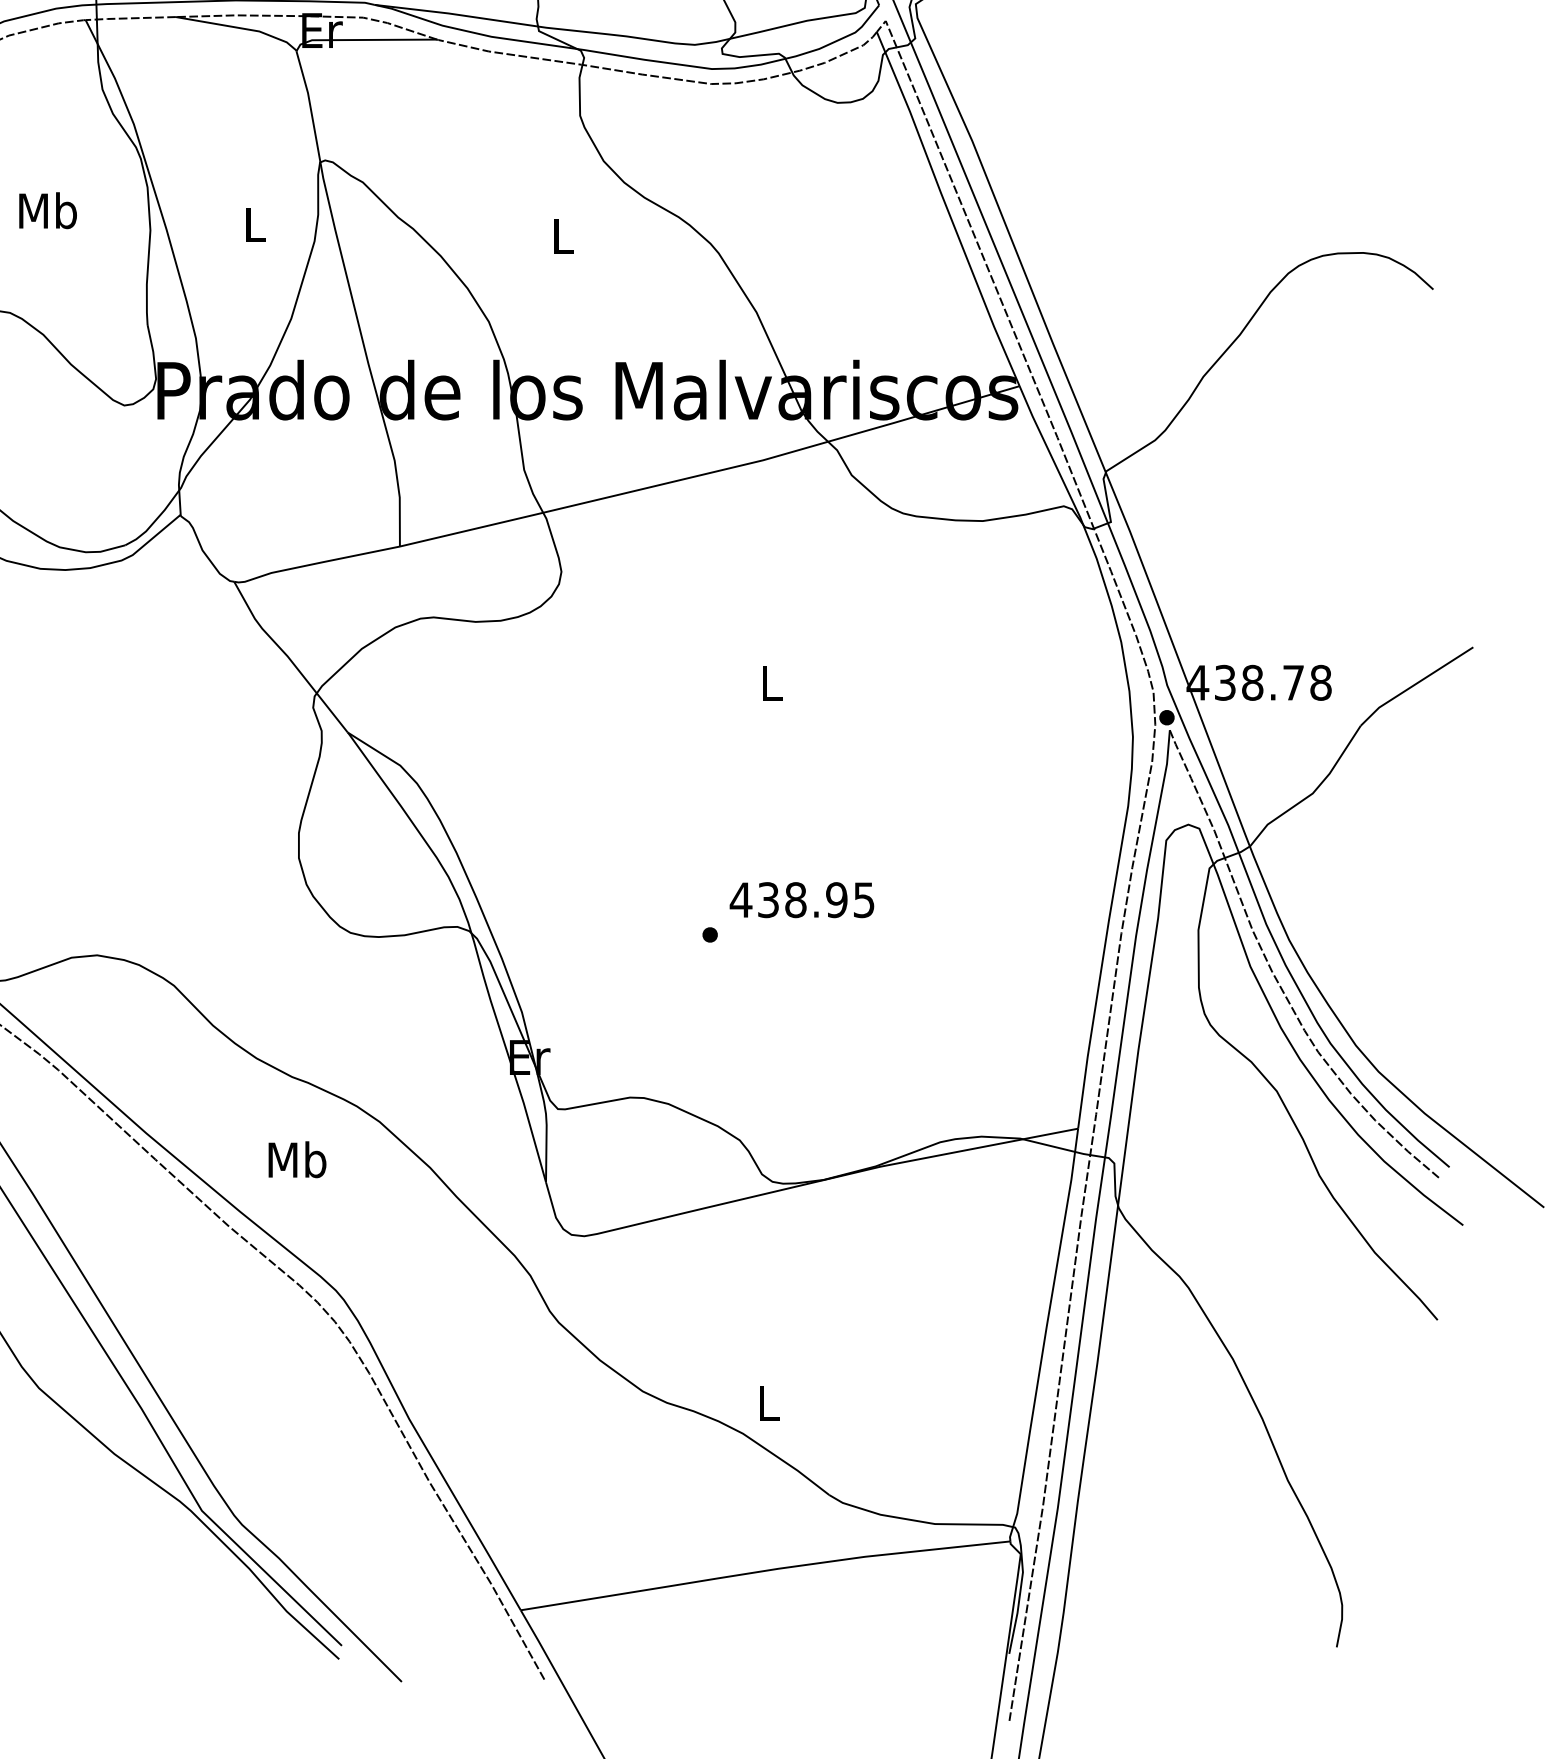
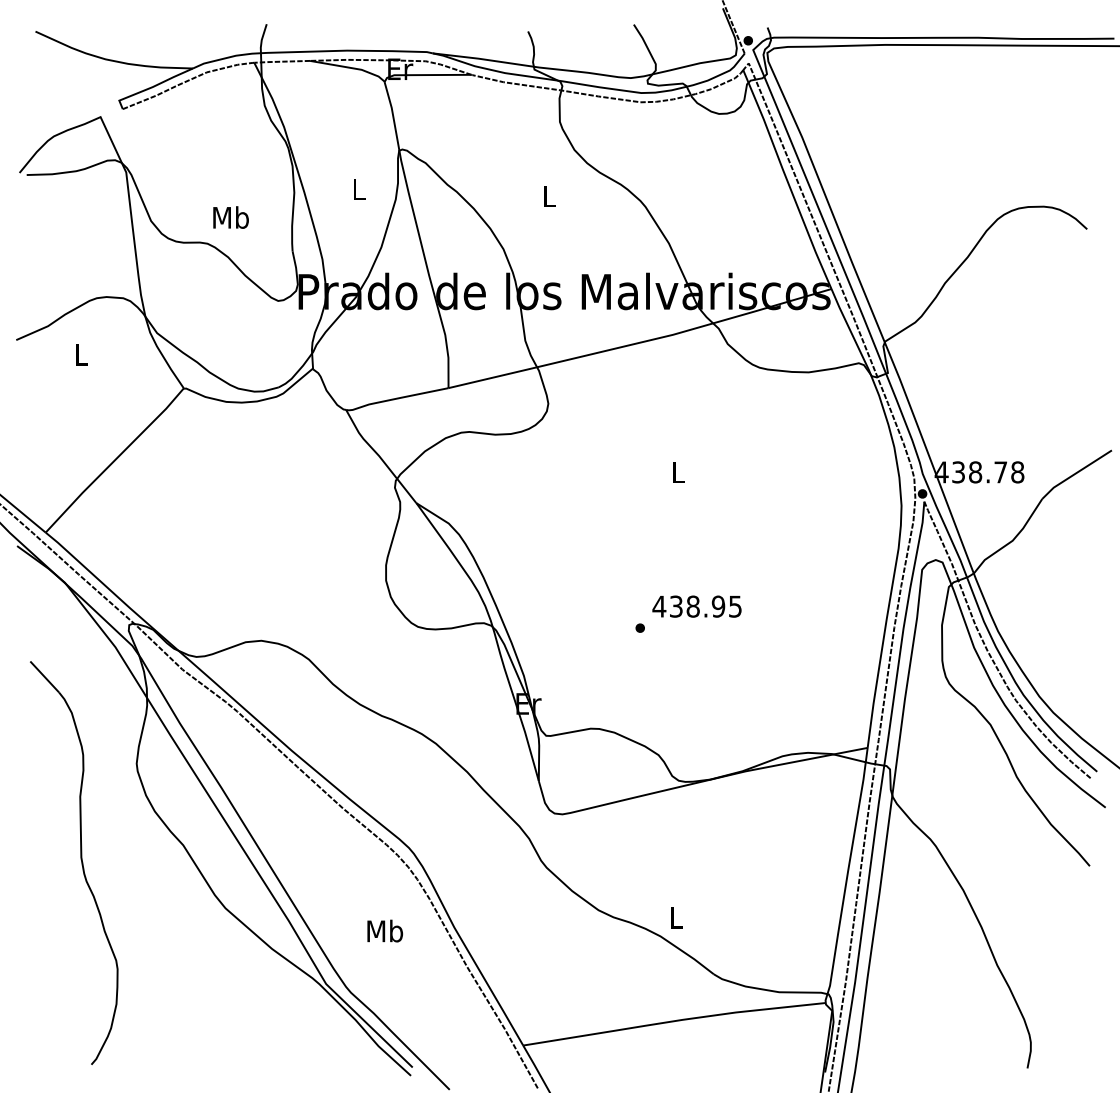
text: (47, 210) -> (230, 217), moved
text: (296, 1158) -> (384, 930), moved

